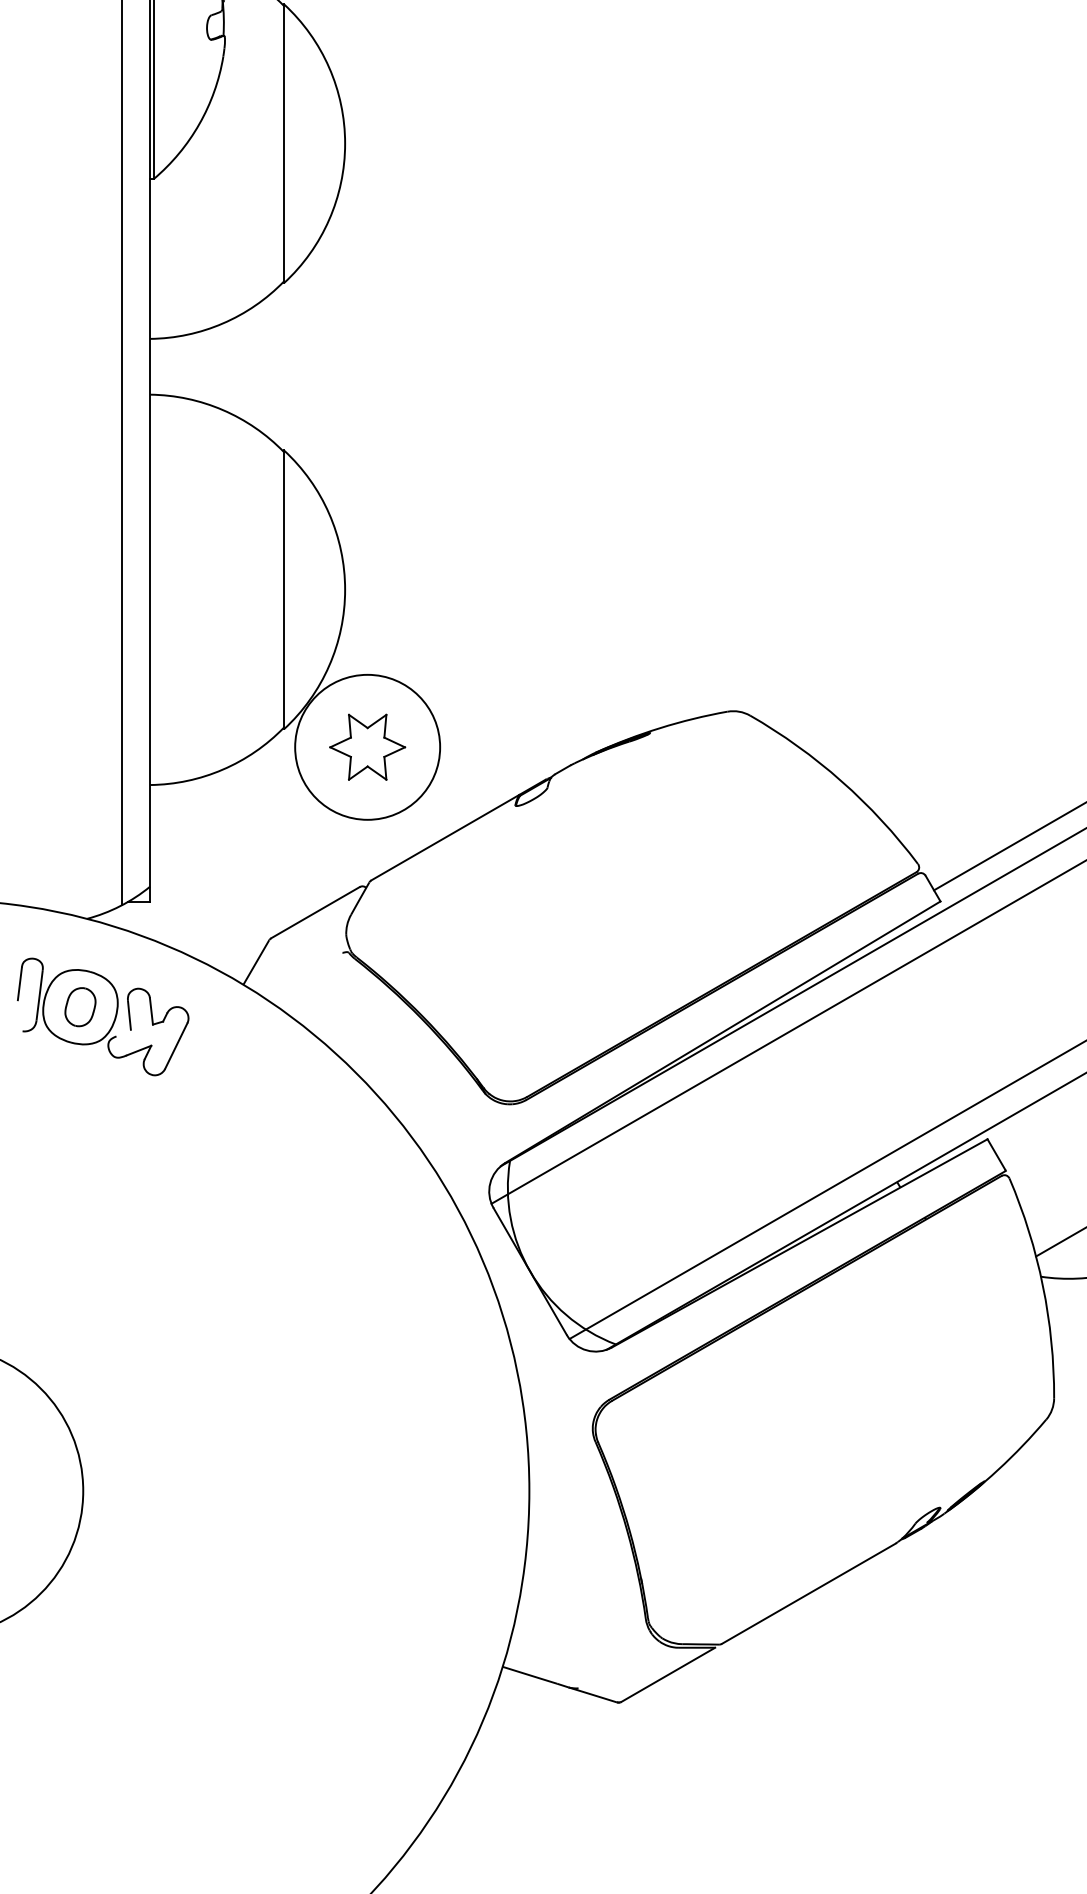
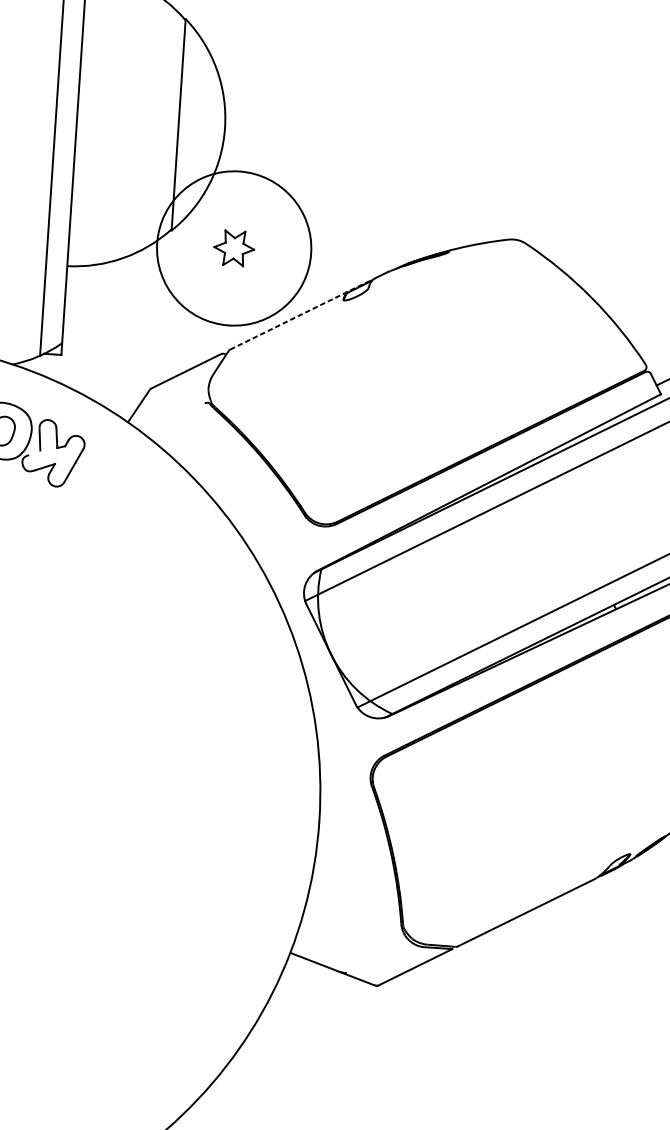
circle: (367, 746) -> (234, 247), size x1.4
part: (367, 746) -> (234, 247), size x0.7
line: (458, 829) -> (298, 315), solid -> dashed

